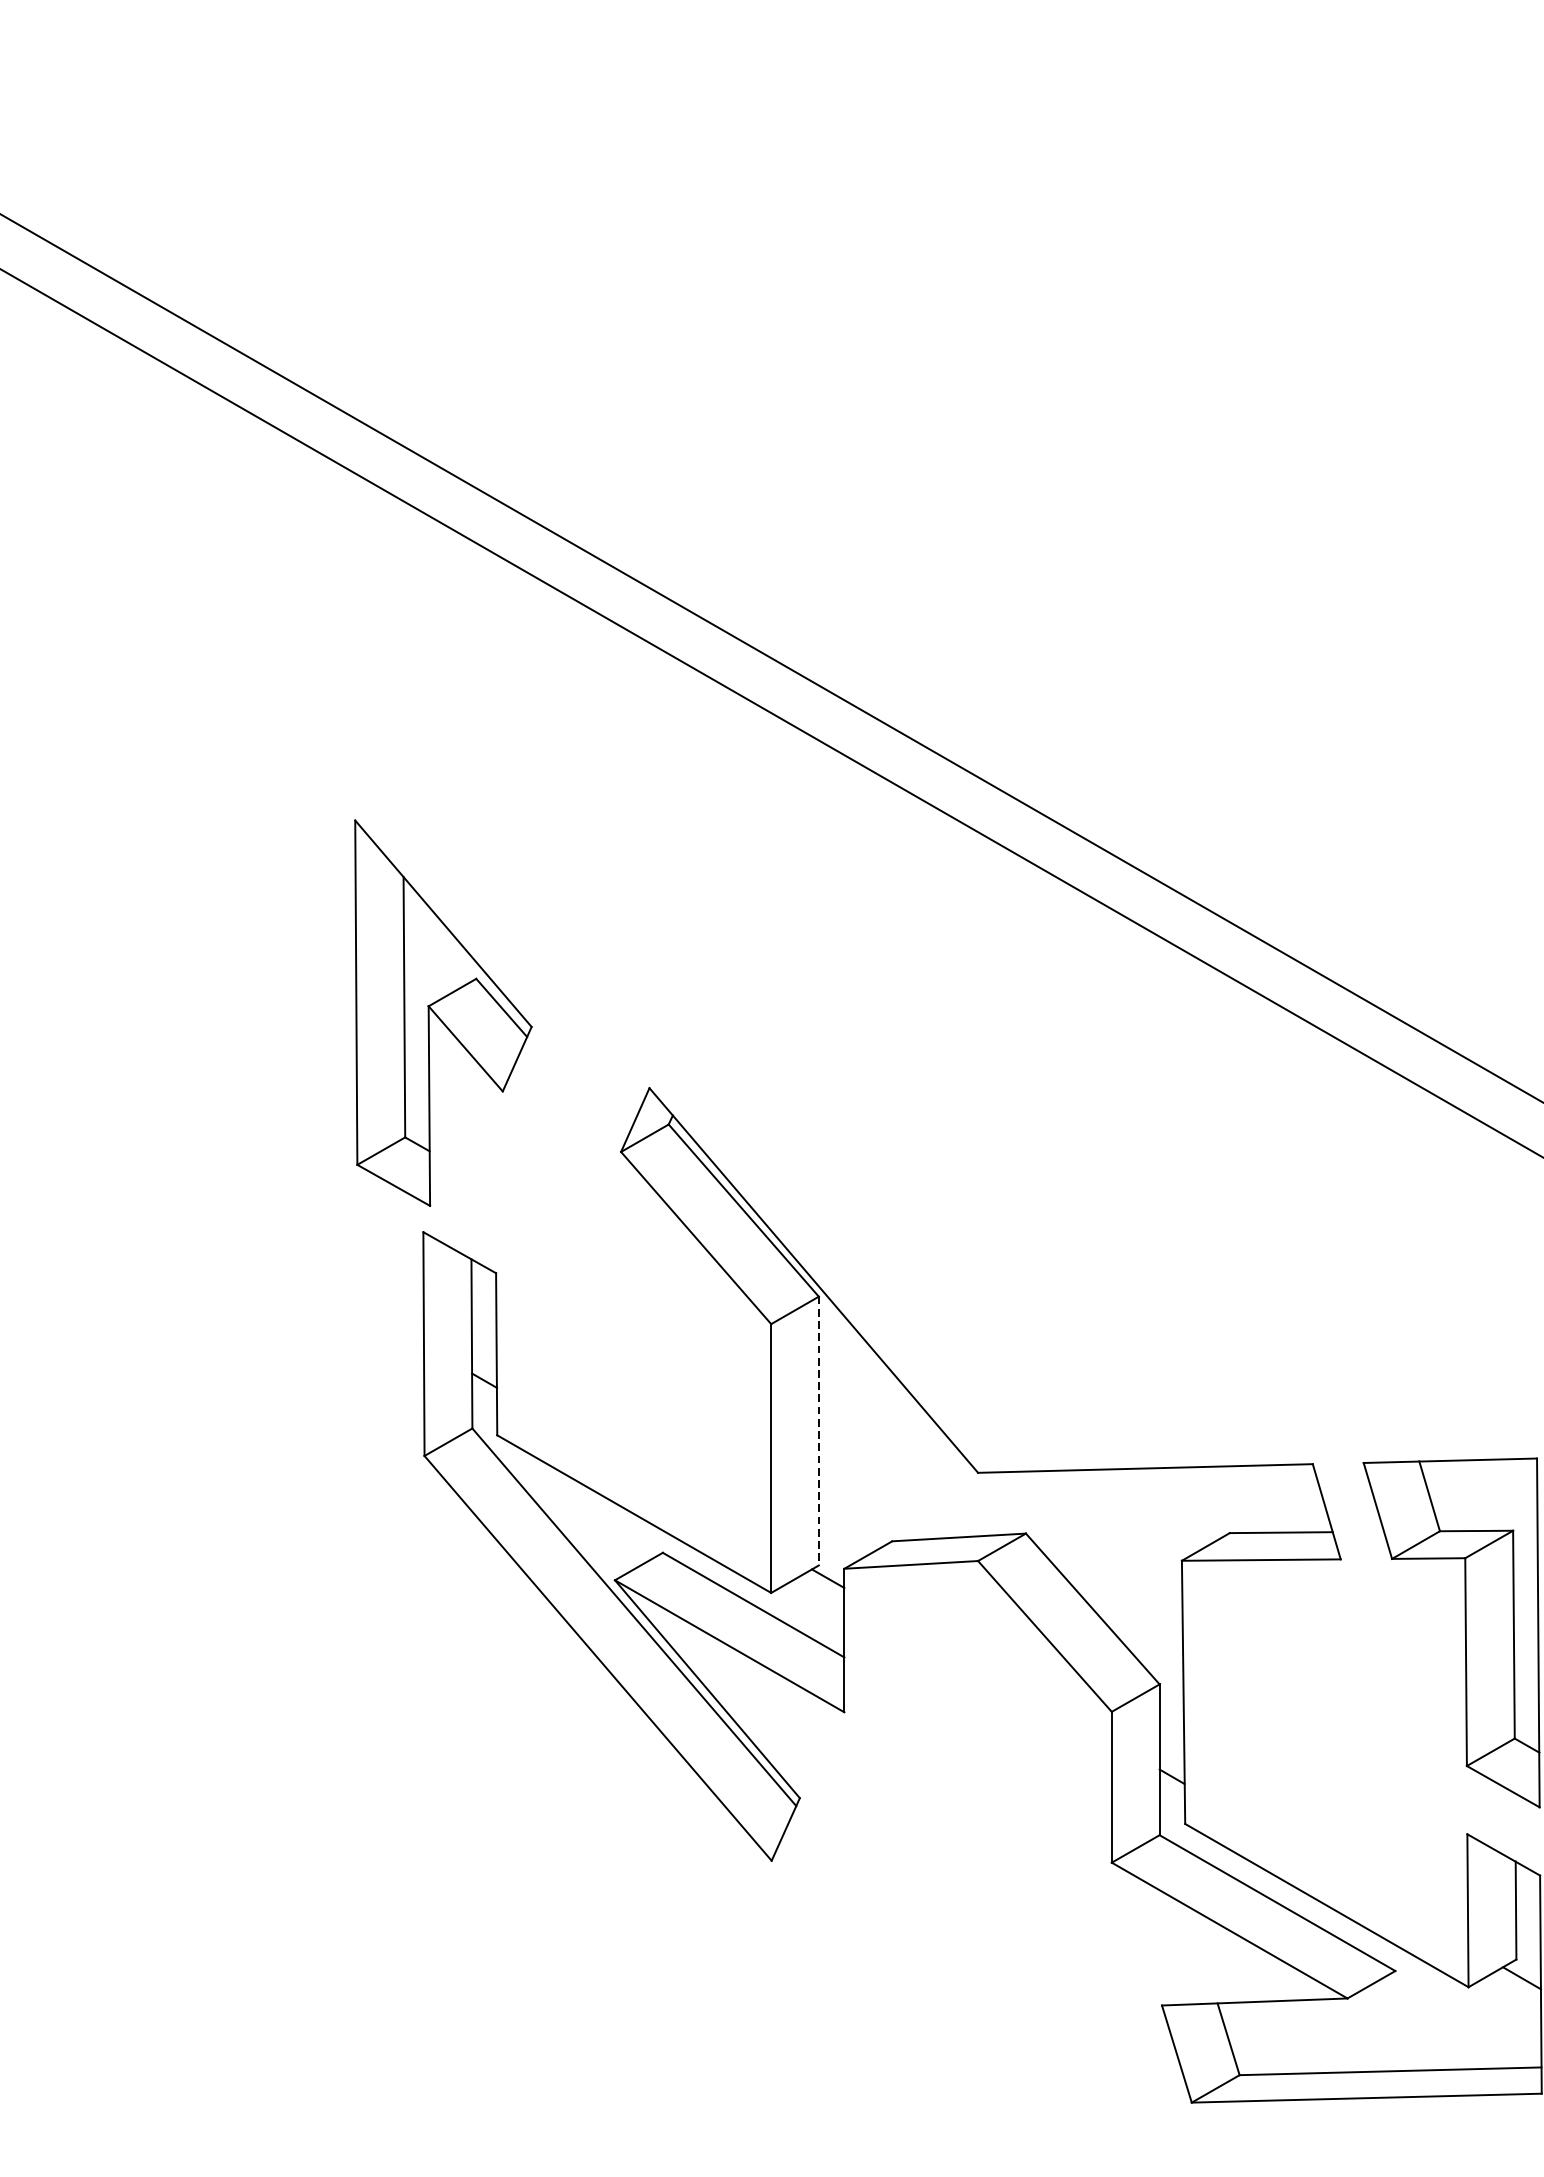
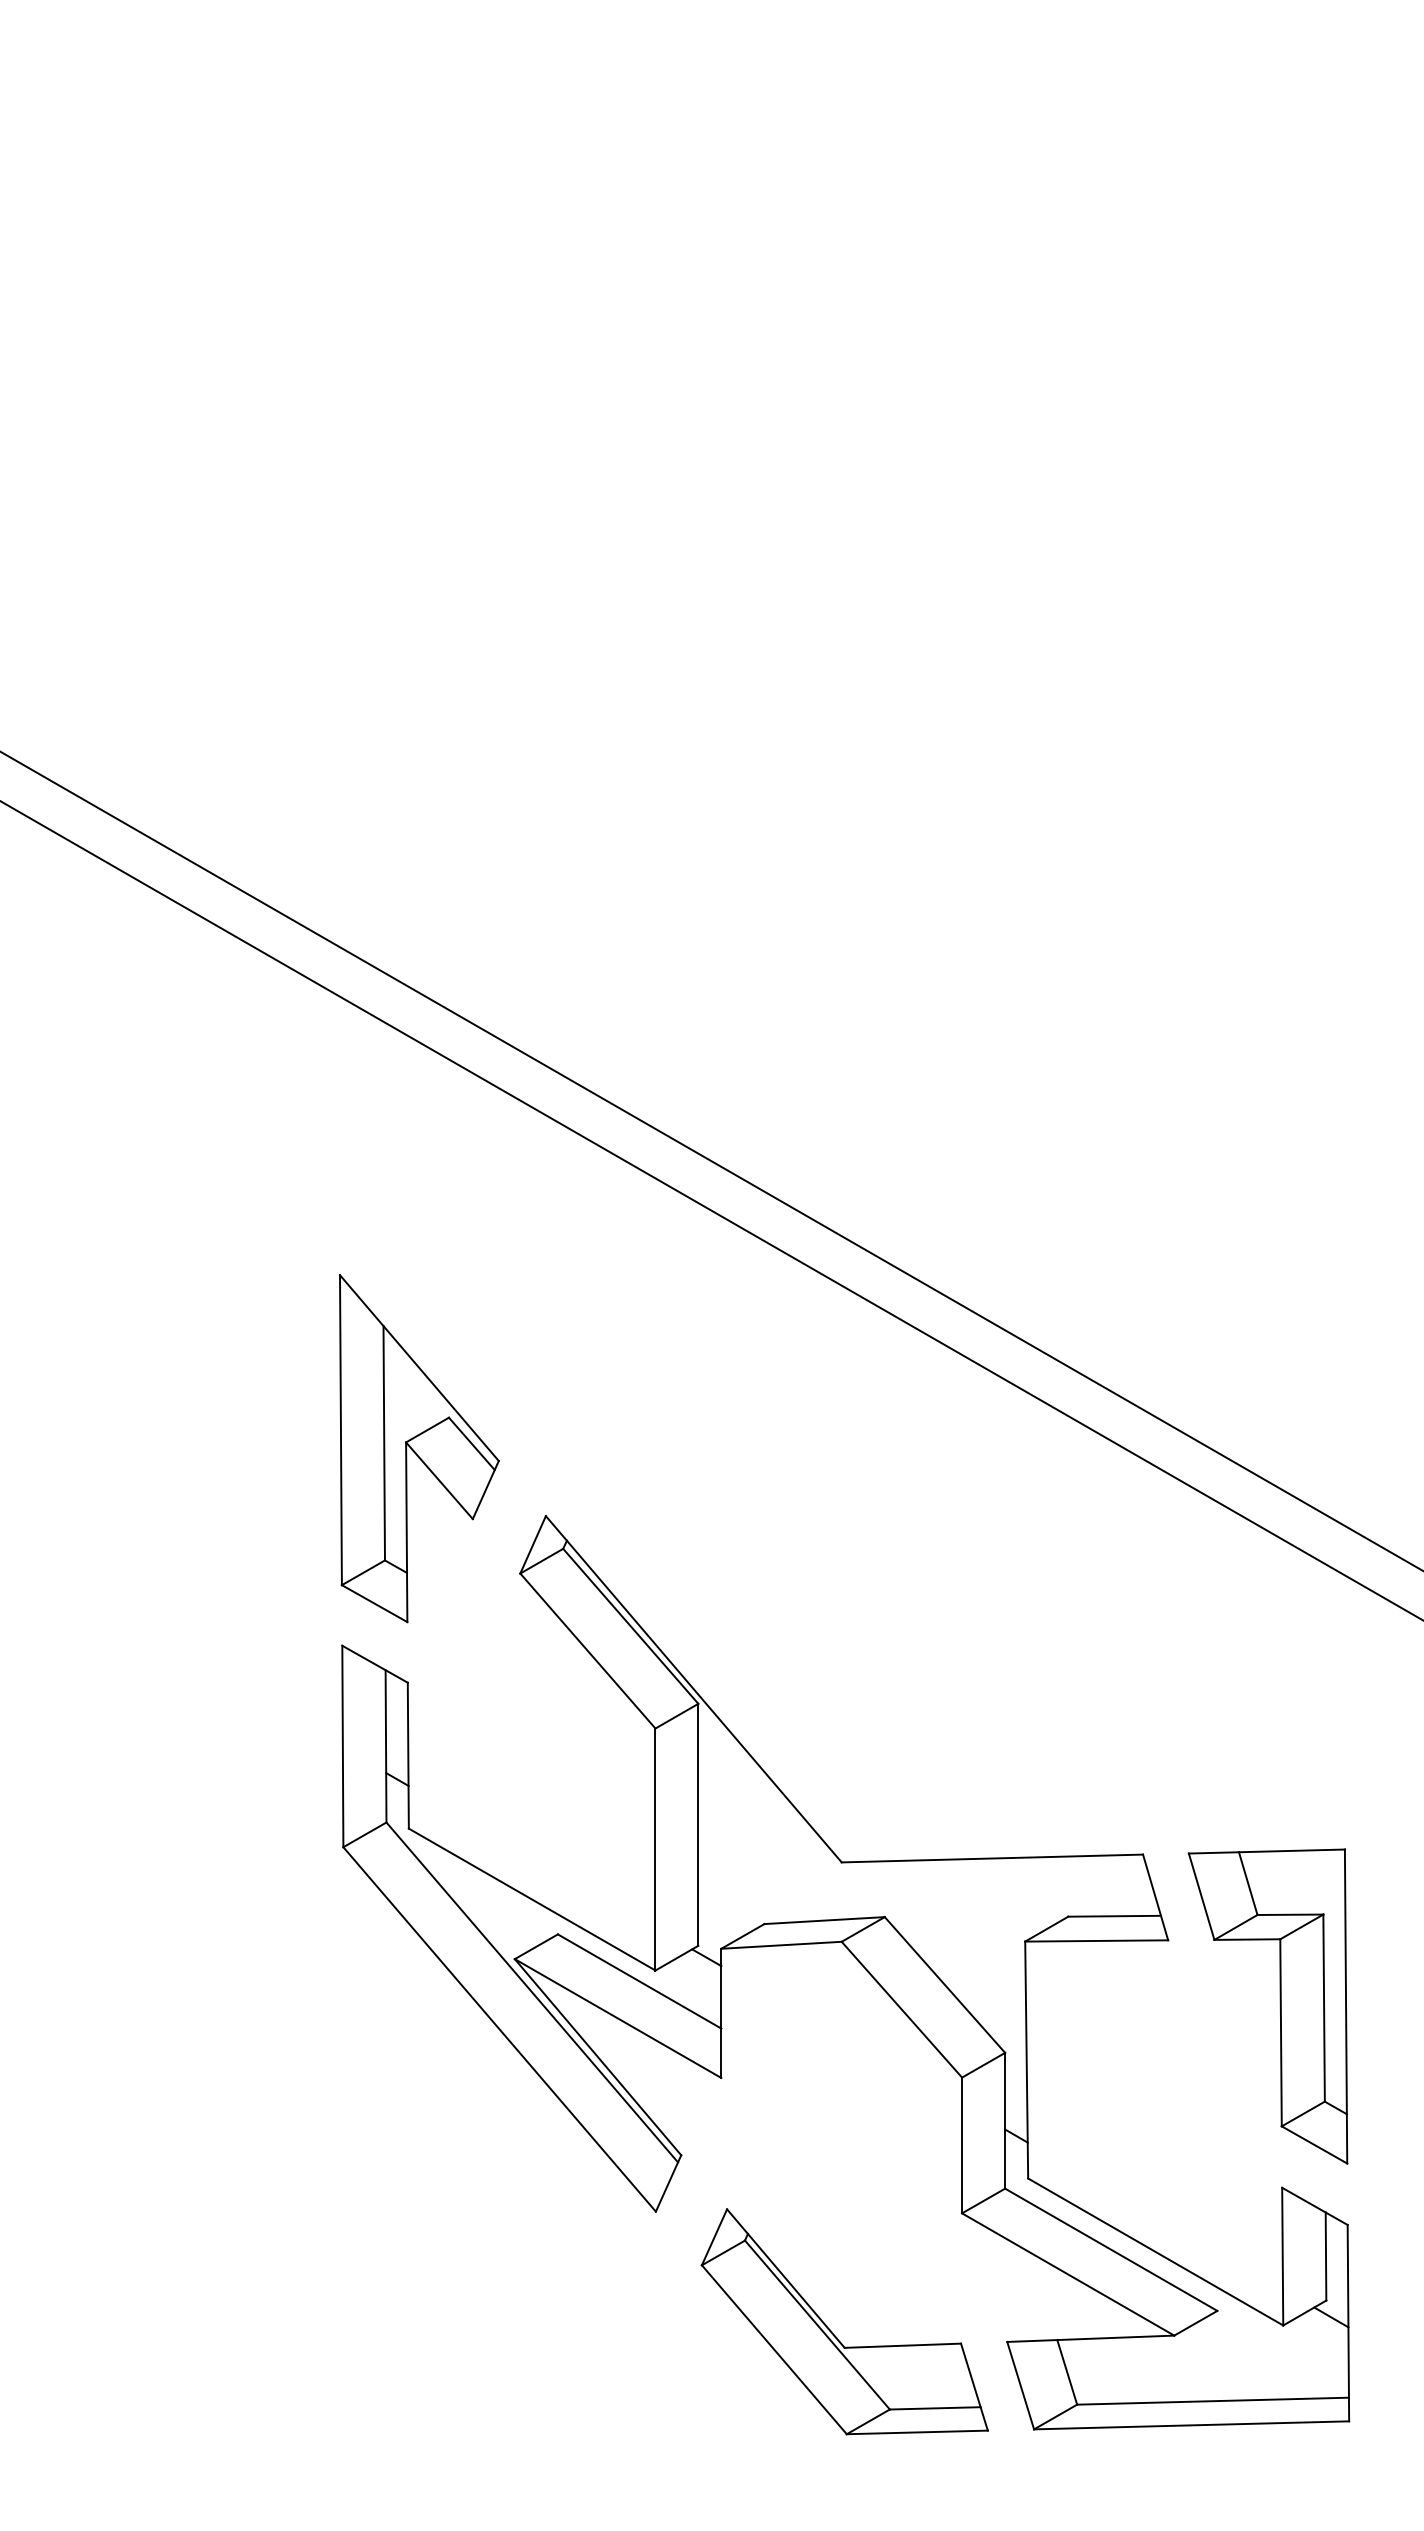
part: (443, 1013) -> (419, 1448), moved
line: (819, 1430) -> (698, 1824), dashed -> solid
part: (967, 1993) -> (832, 2331), added

